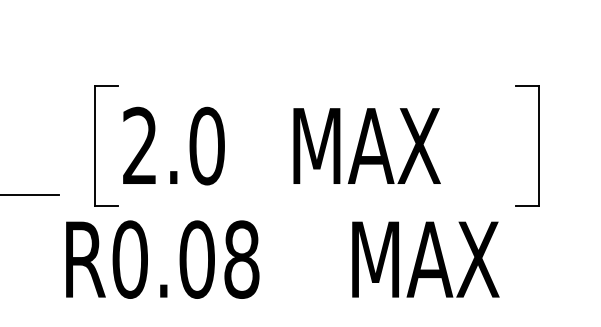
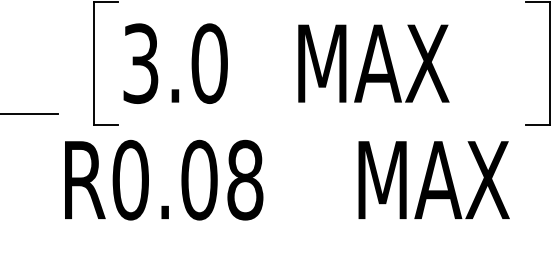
text: (139, 145) -> (140, 63), 2.0 -> 3.0

